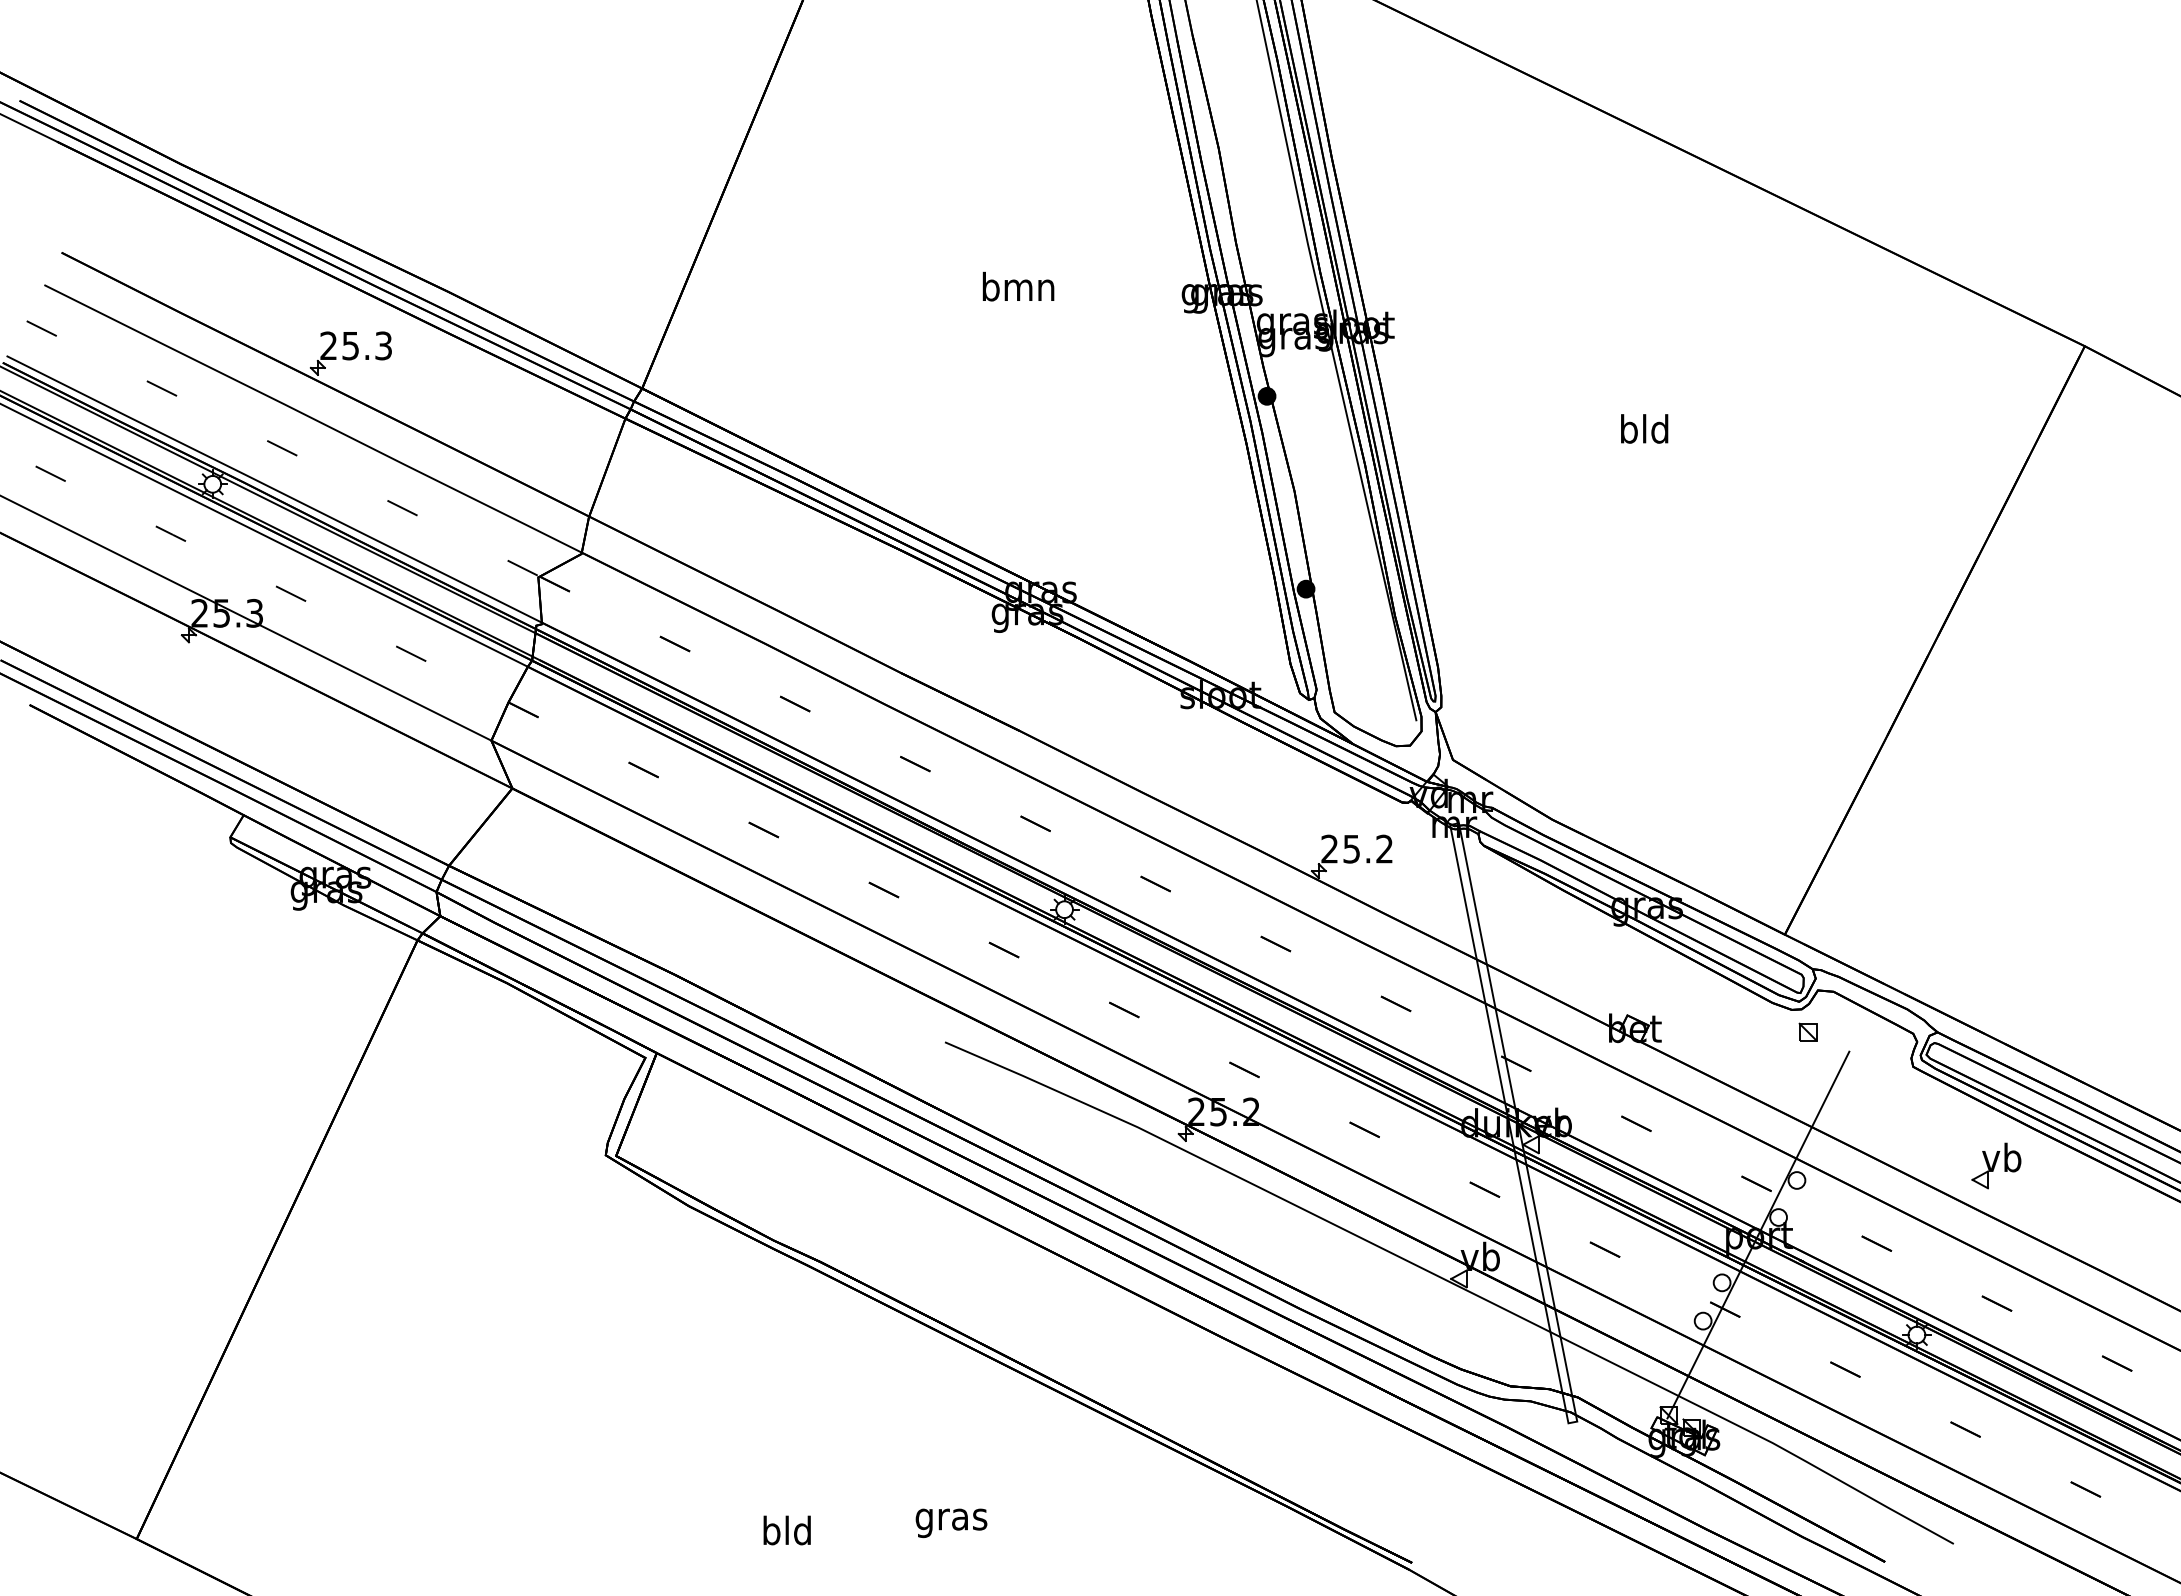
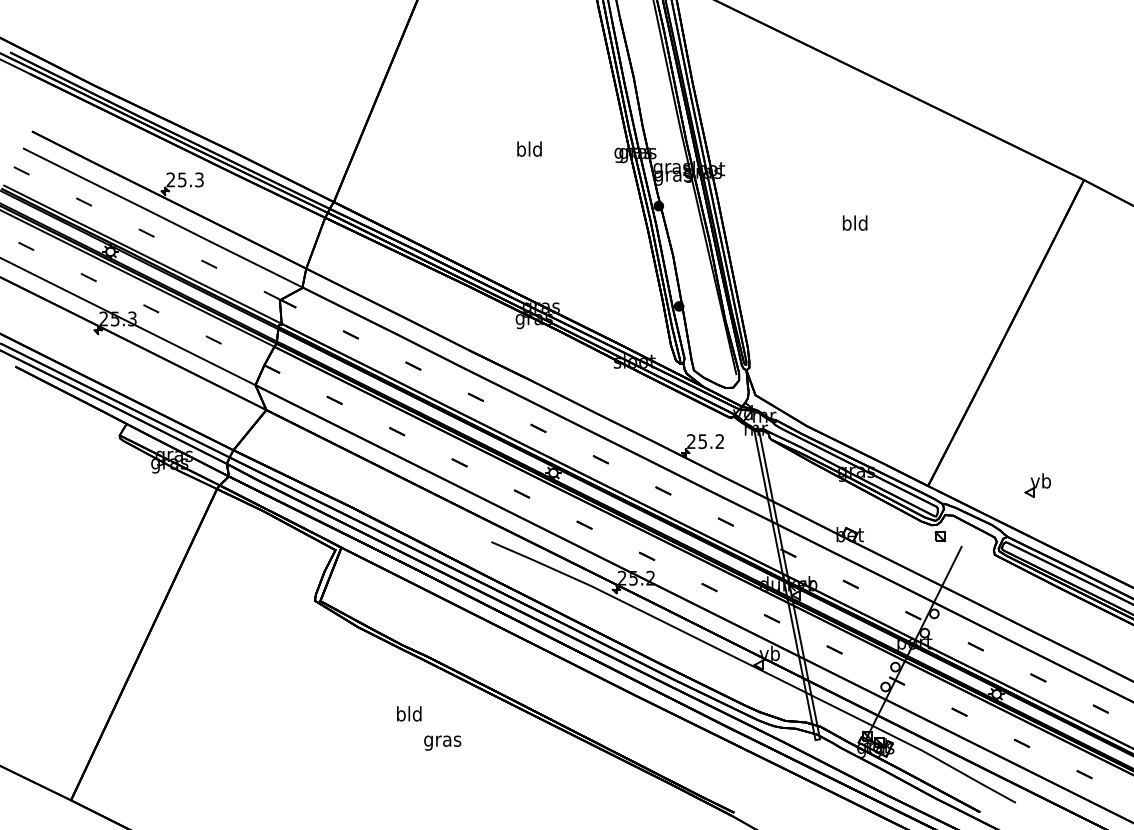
text: (1018, 285) -> (529, 148), bmn -> bld
part: (1995, 1166) -> (1037, 485), moved
text: (951, 1522) -> (442, 742), moved
text: (787, 1529) -> (409, 713), moved

